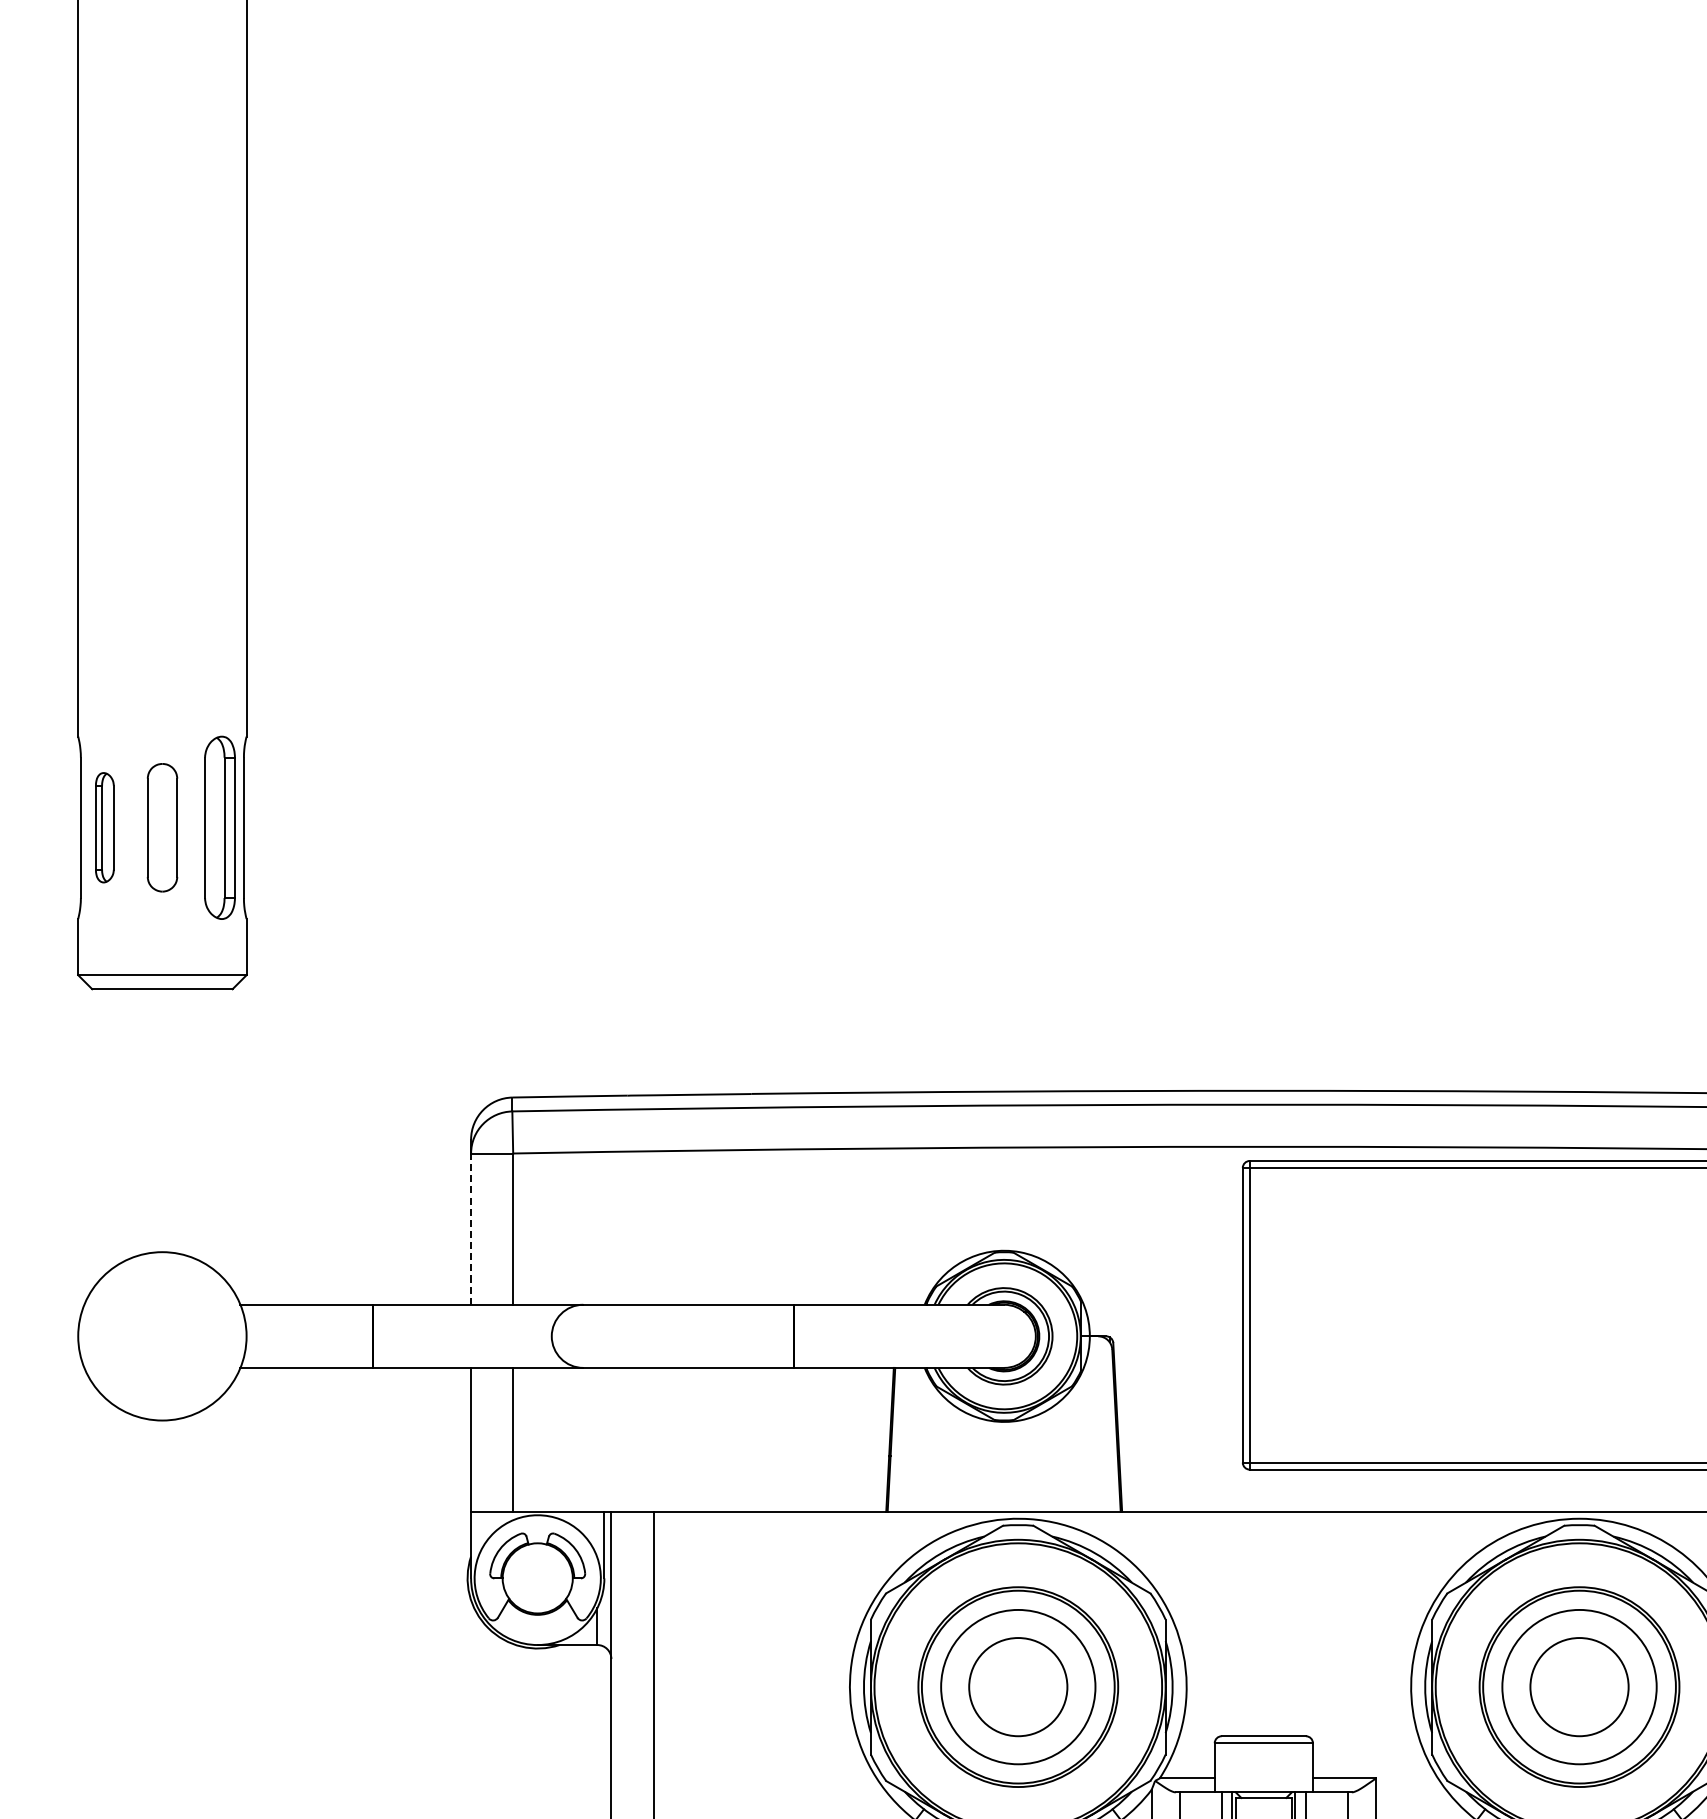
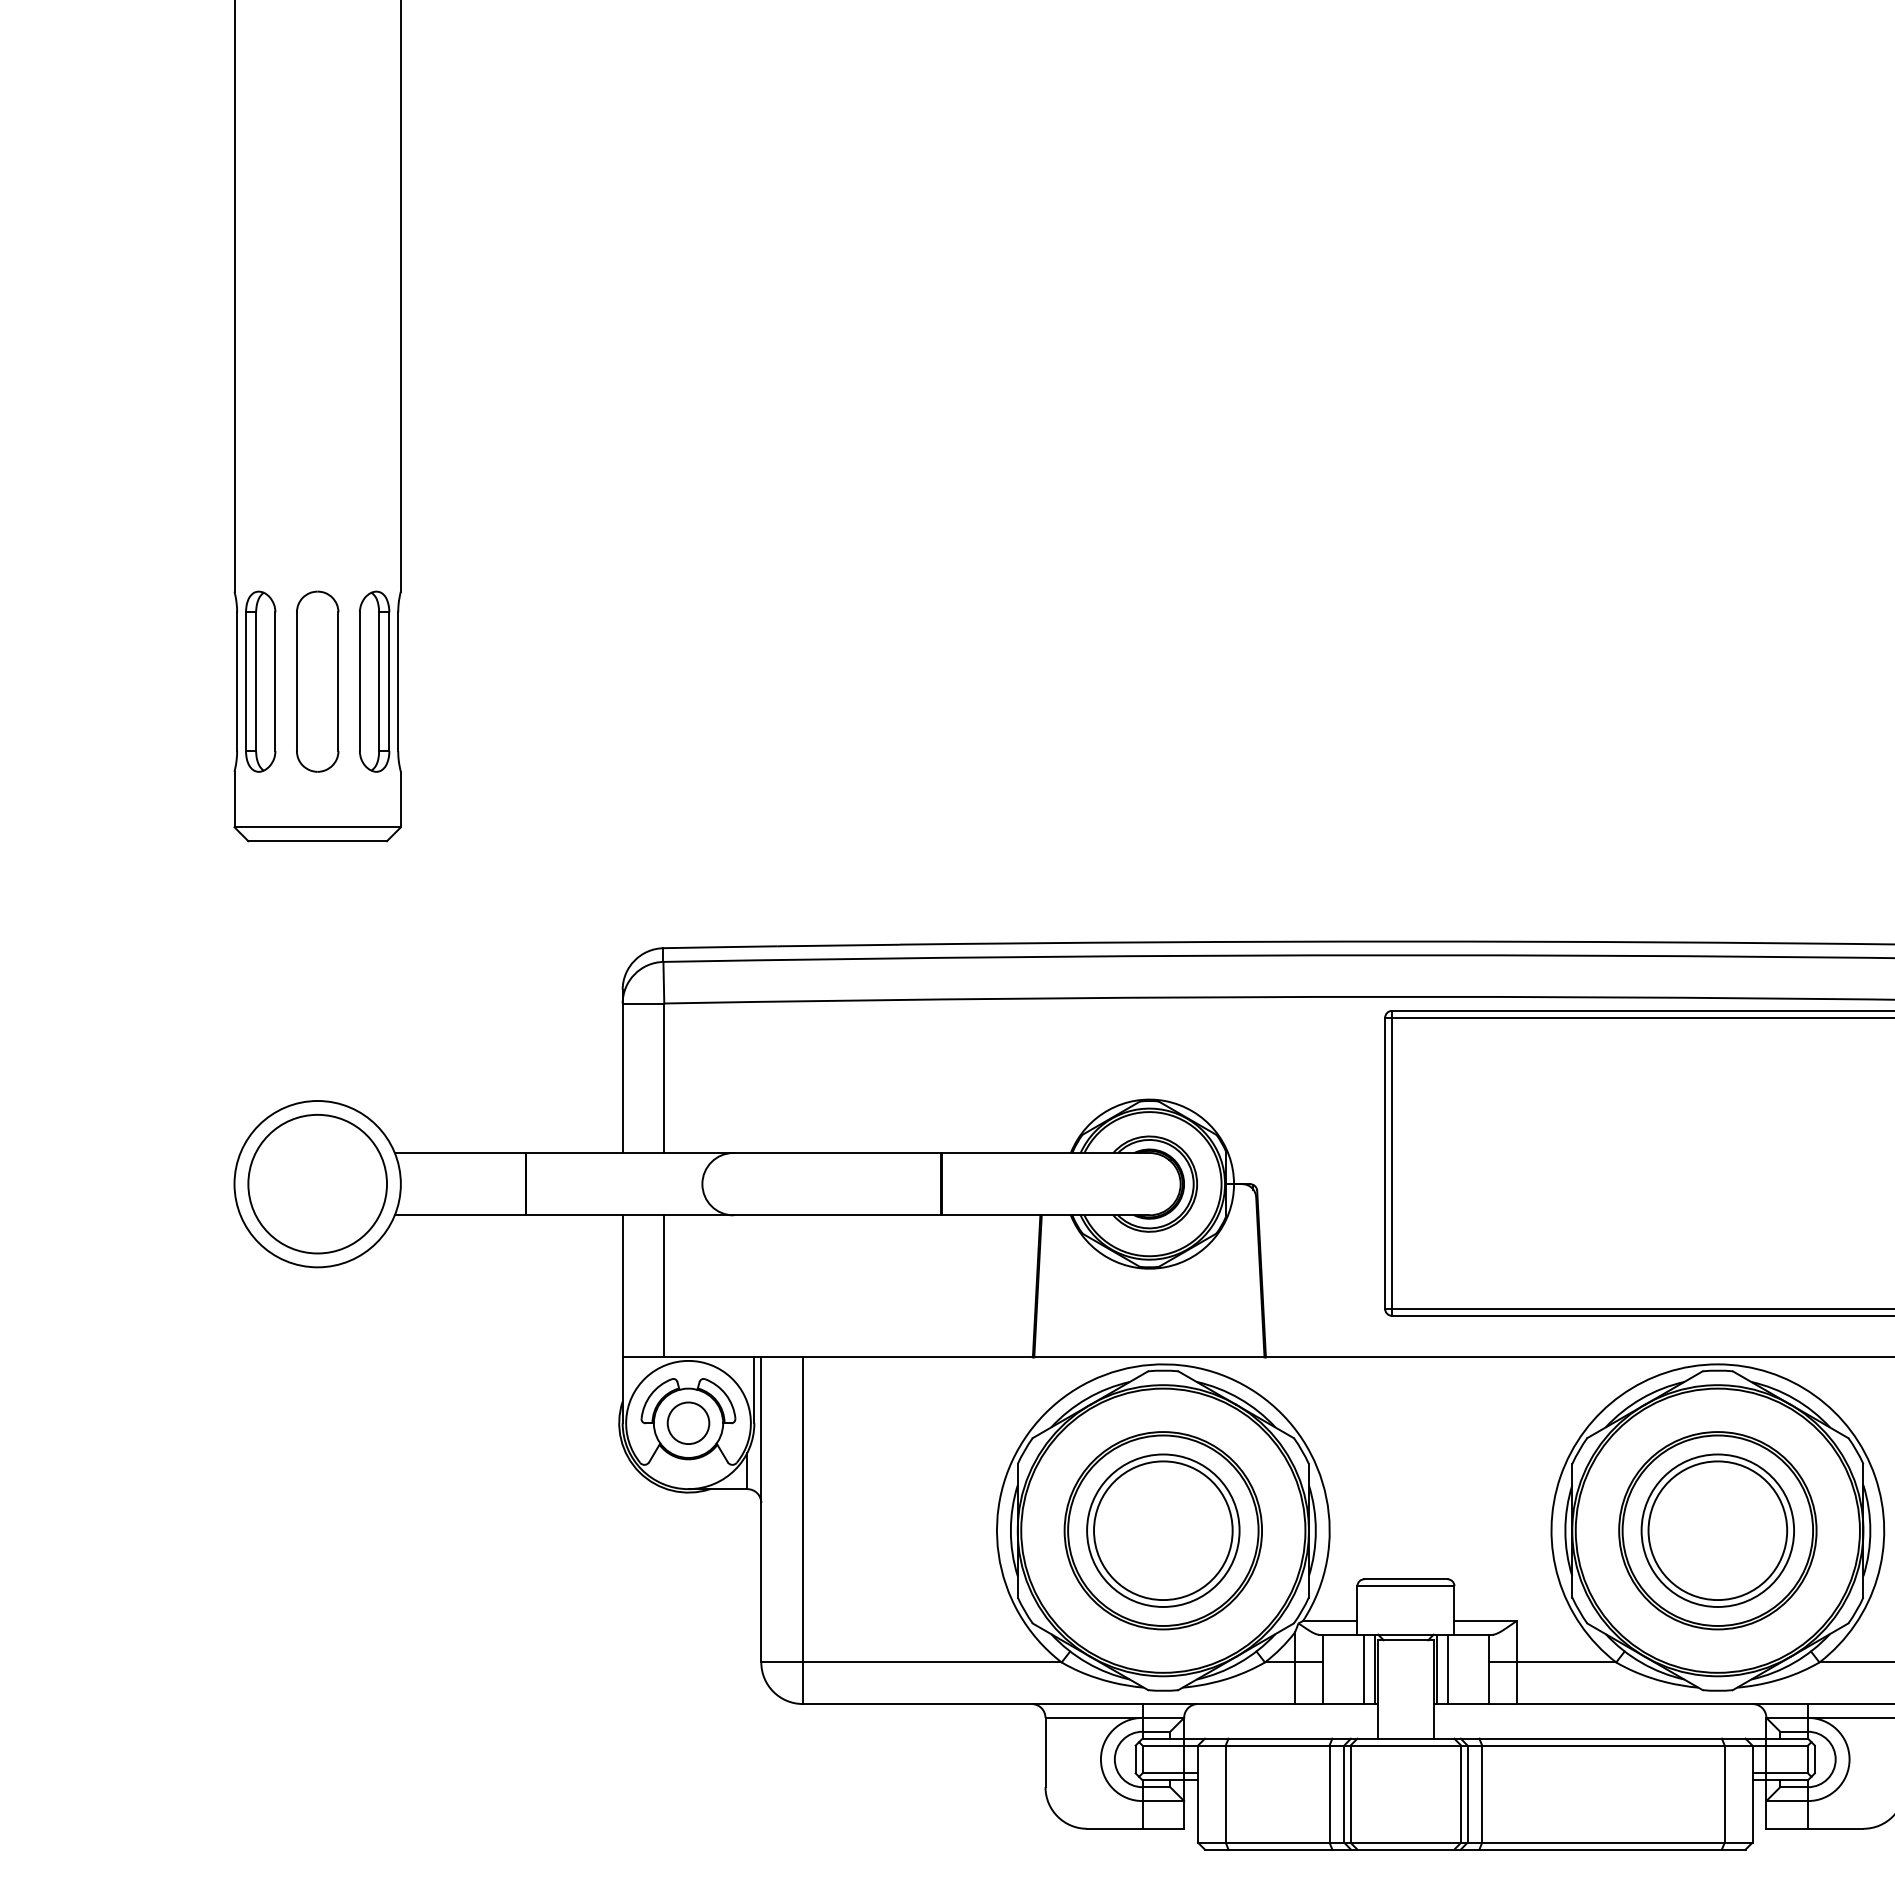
part: (104, 827) -> (260, 681), size x1.67
part: (162, 827) -> (317, 681), size x1.43
line: (470, 1229) -> (622, 1078), dashed -> solid
circle: (162, 1336) -> (317, 1184), added
circle: (537, 1577) -> (688, 1422), added
circle: (1018, 1686) -> (1163, 1530), size x1.43
circle: (1579, 1686) -> (1717, 1530), size x1.43

